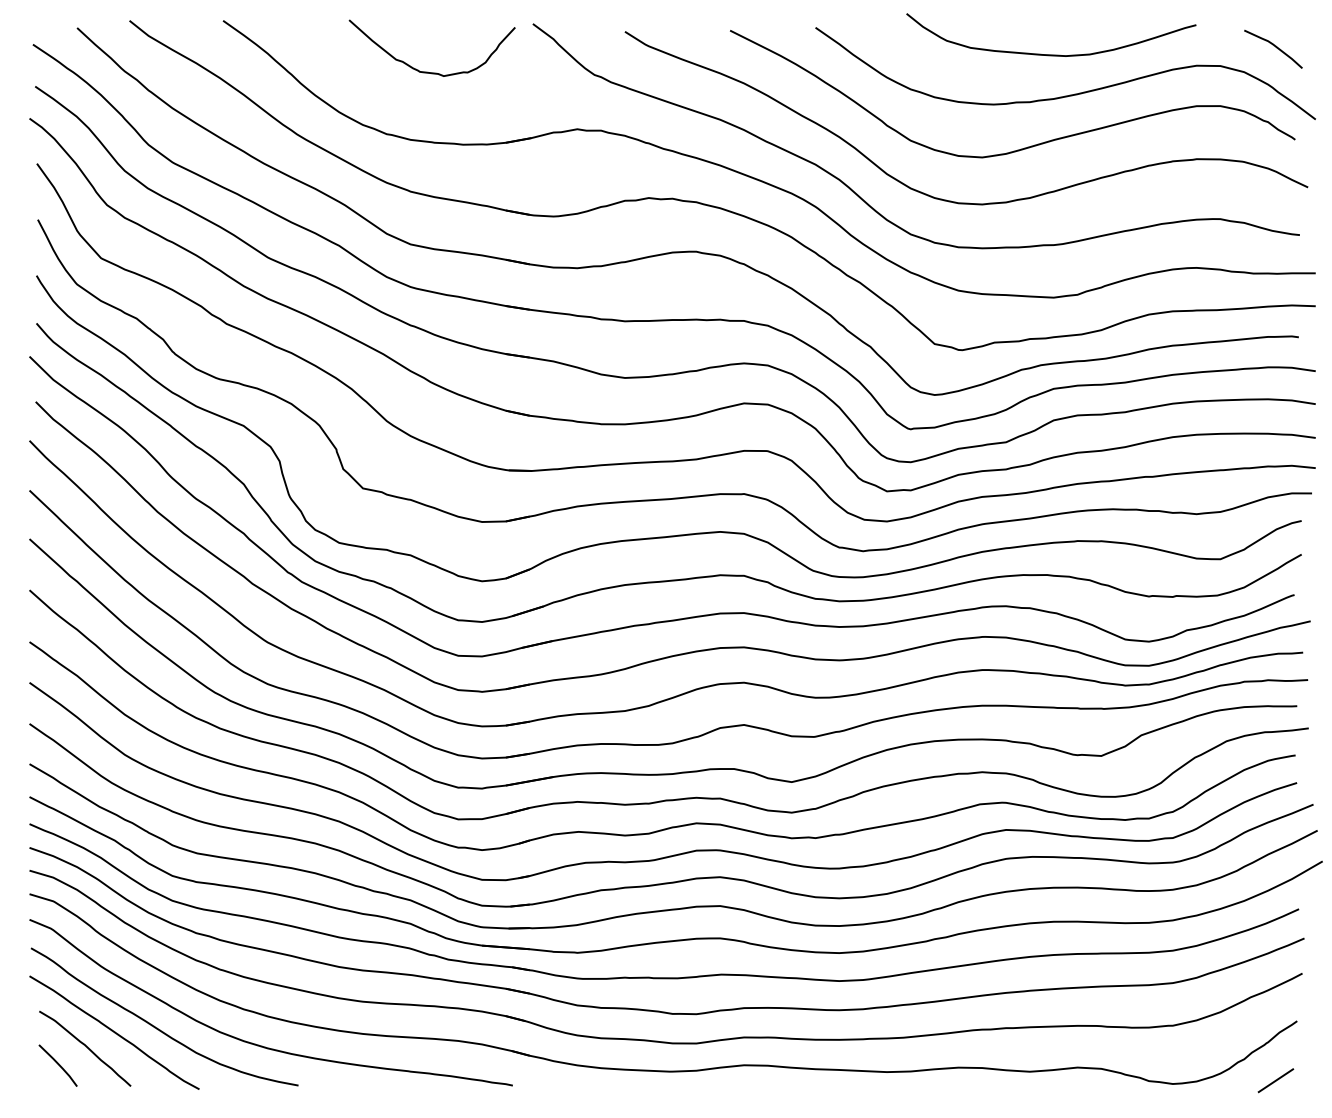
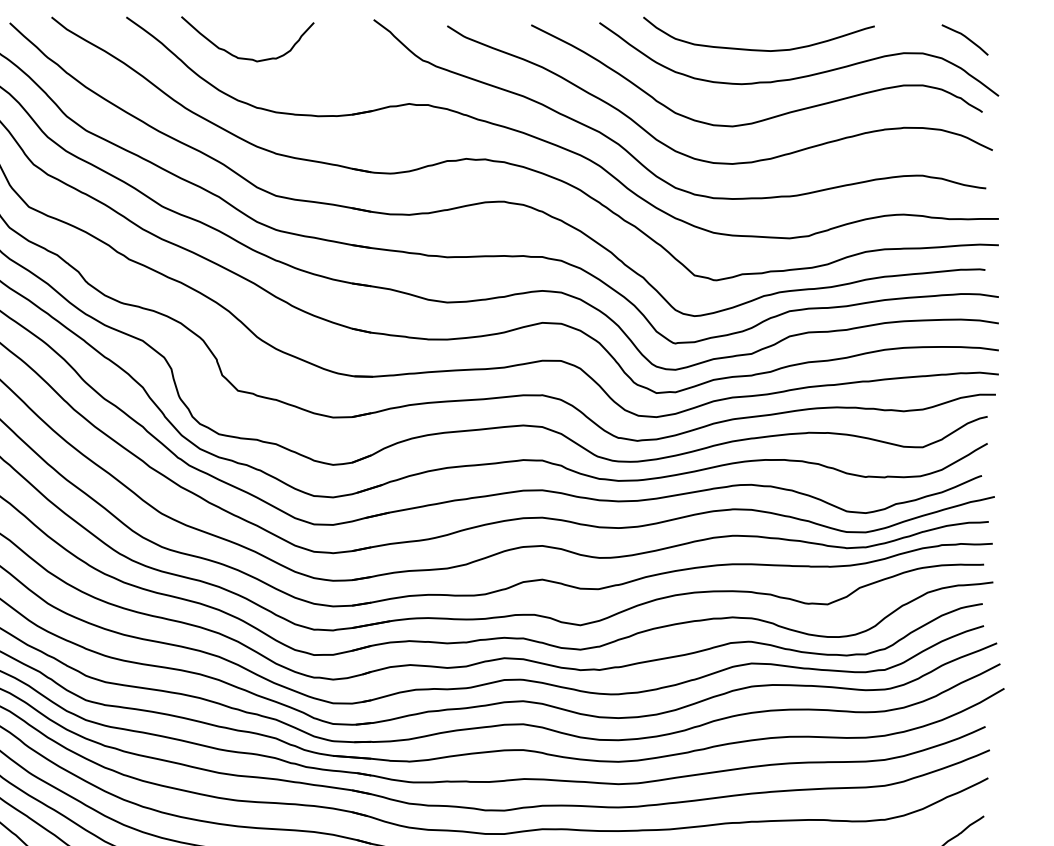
curve: (1051, 54) -> (759, 49), moved
curve: (427, 71) -> (244, 57), moved

